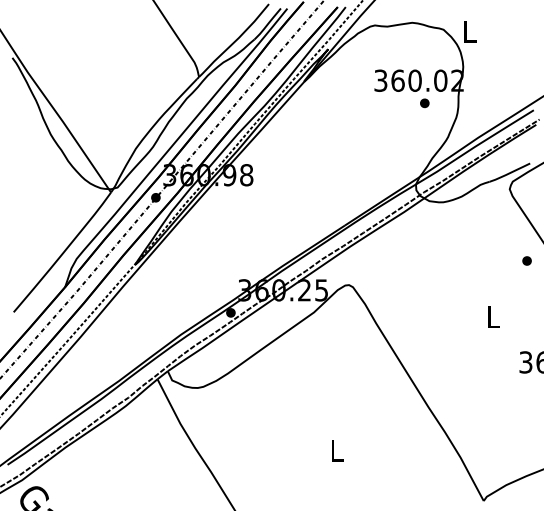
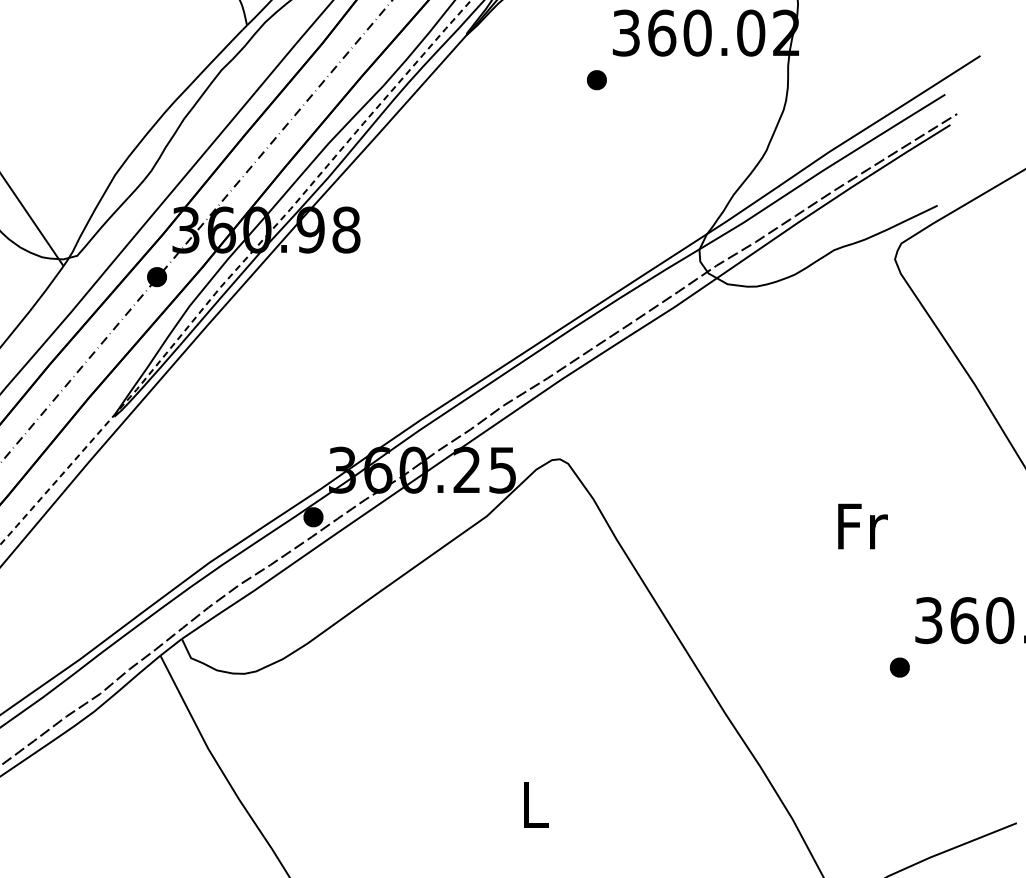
part: (424, 103) -> (596, 80), moved
part: (526, 260) -> (898, 666), moved
text: (494, 317) -> (863, 526), L -> Fr

